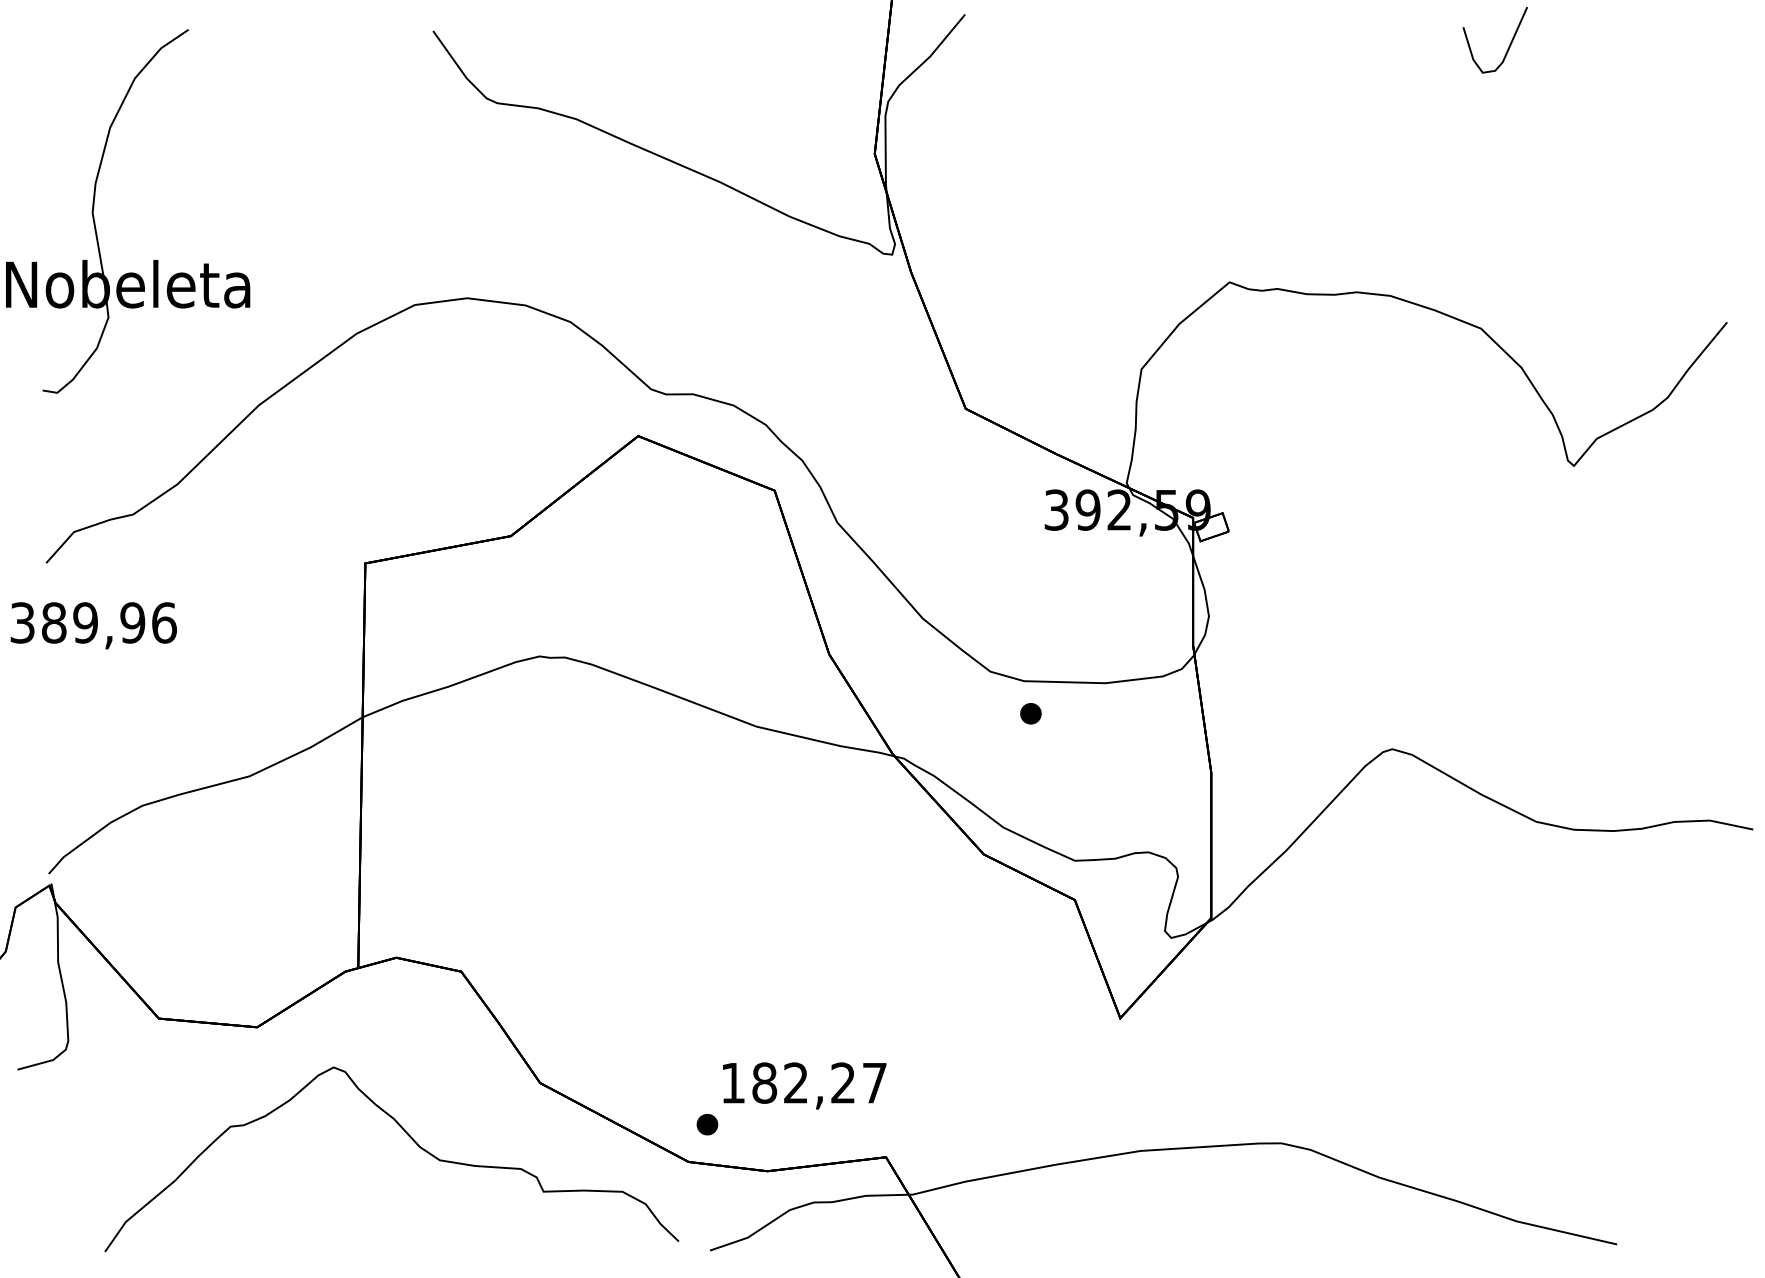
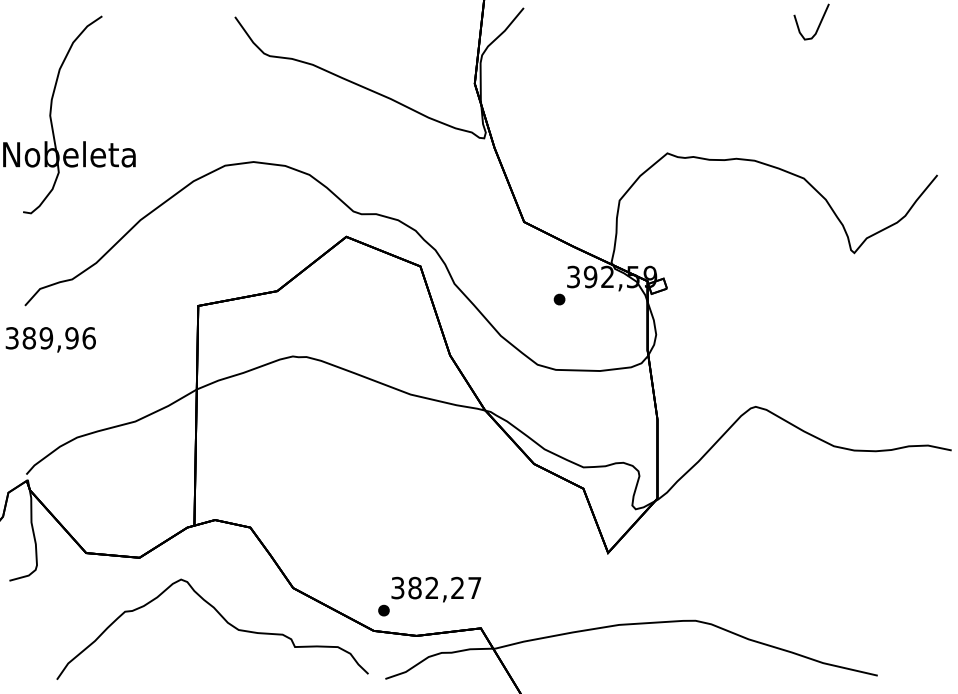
part: (1030, 713) -> (559, 299), moved
text: (732, 1082) -> (397, 587), 182,27 -> 382,27

